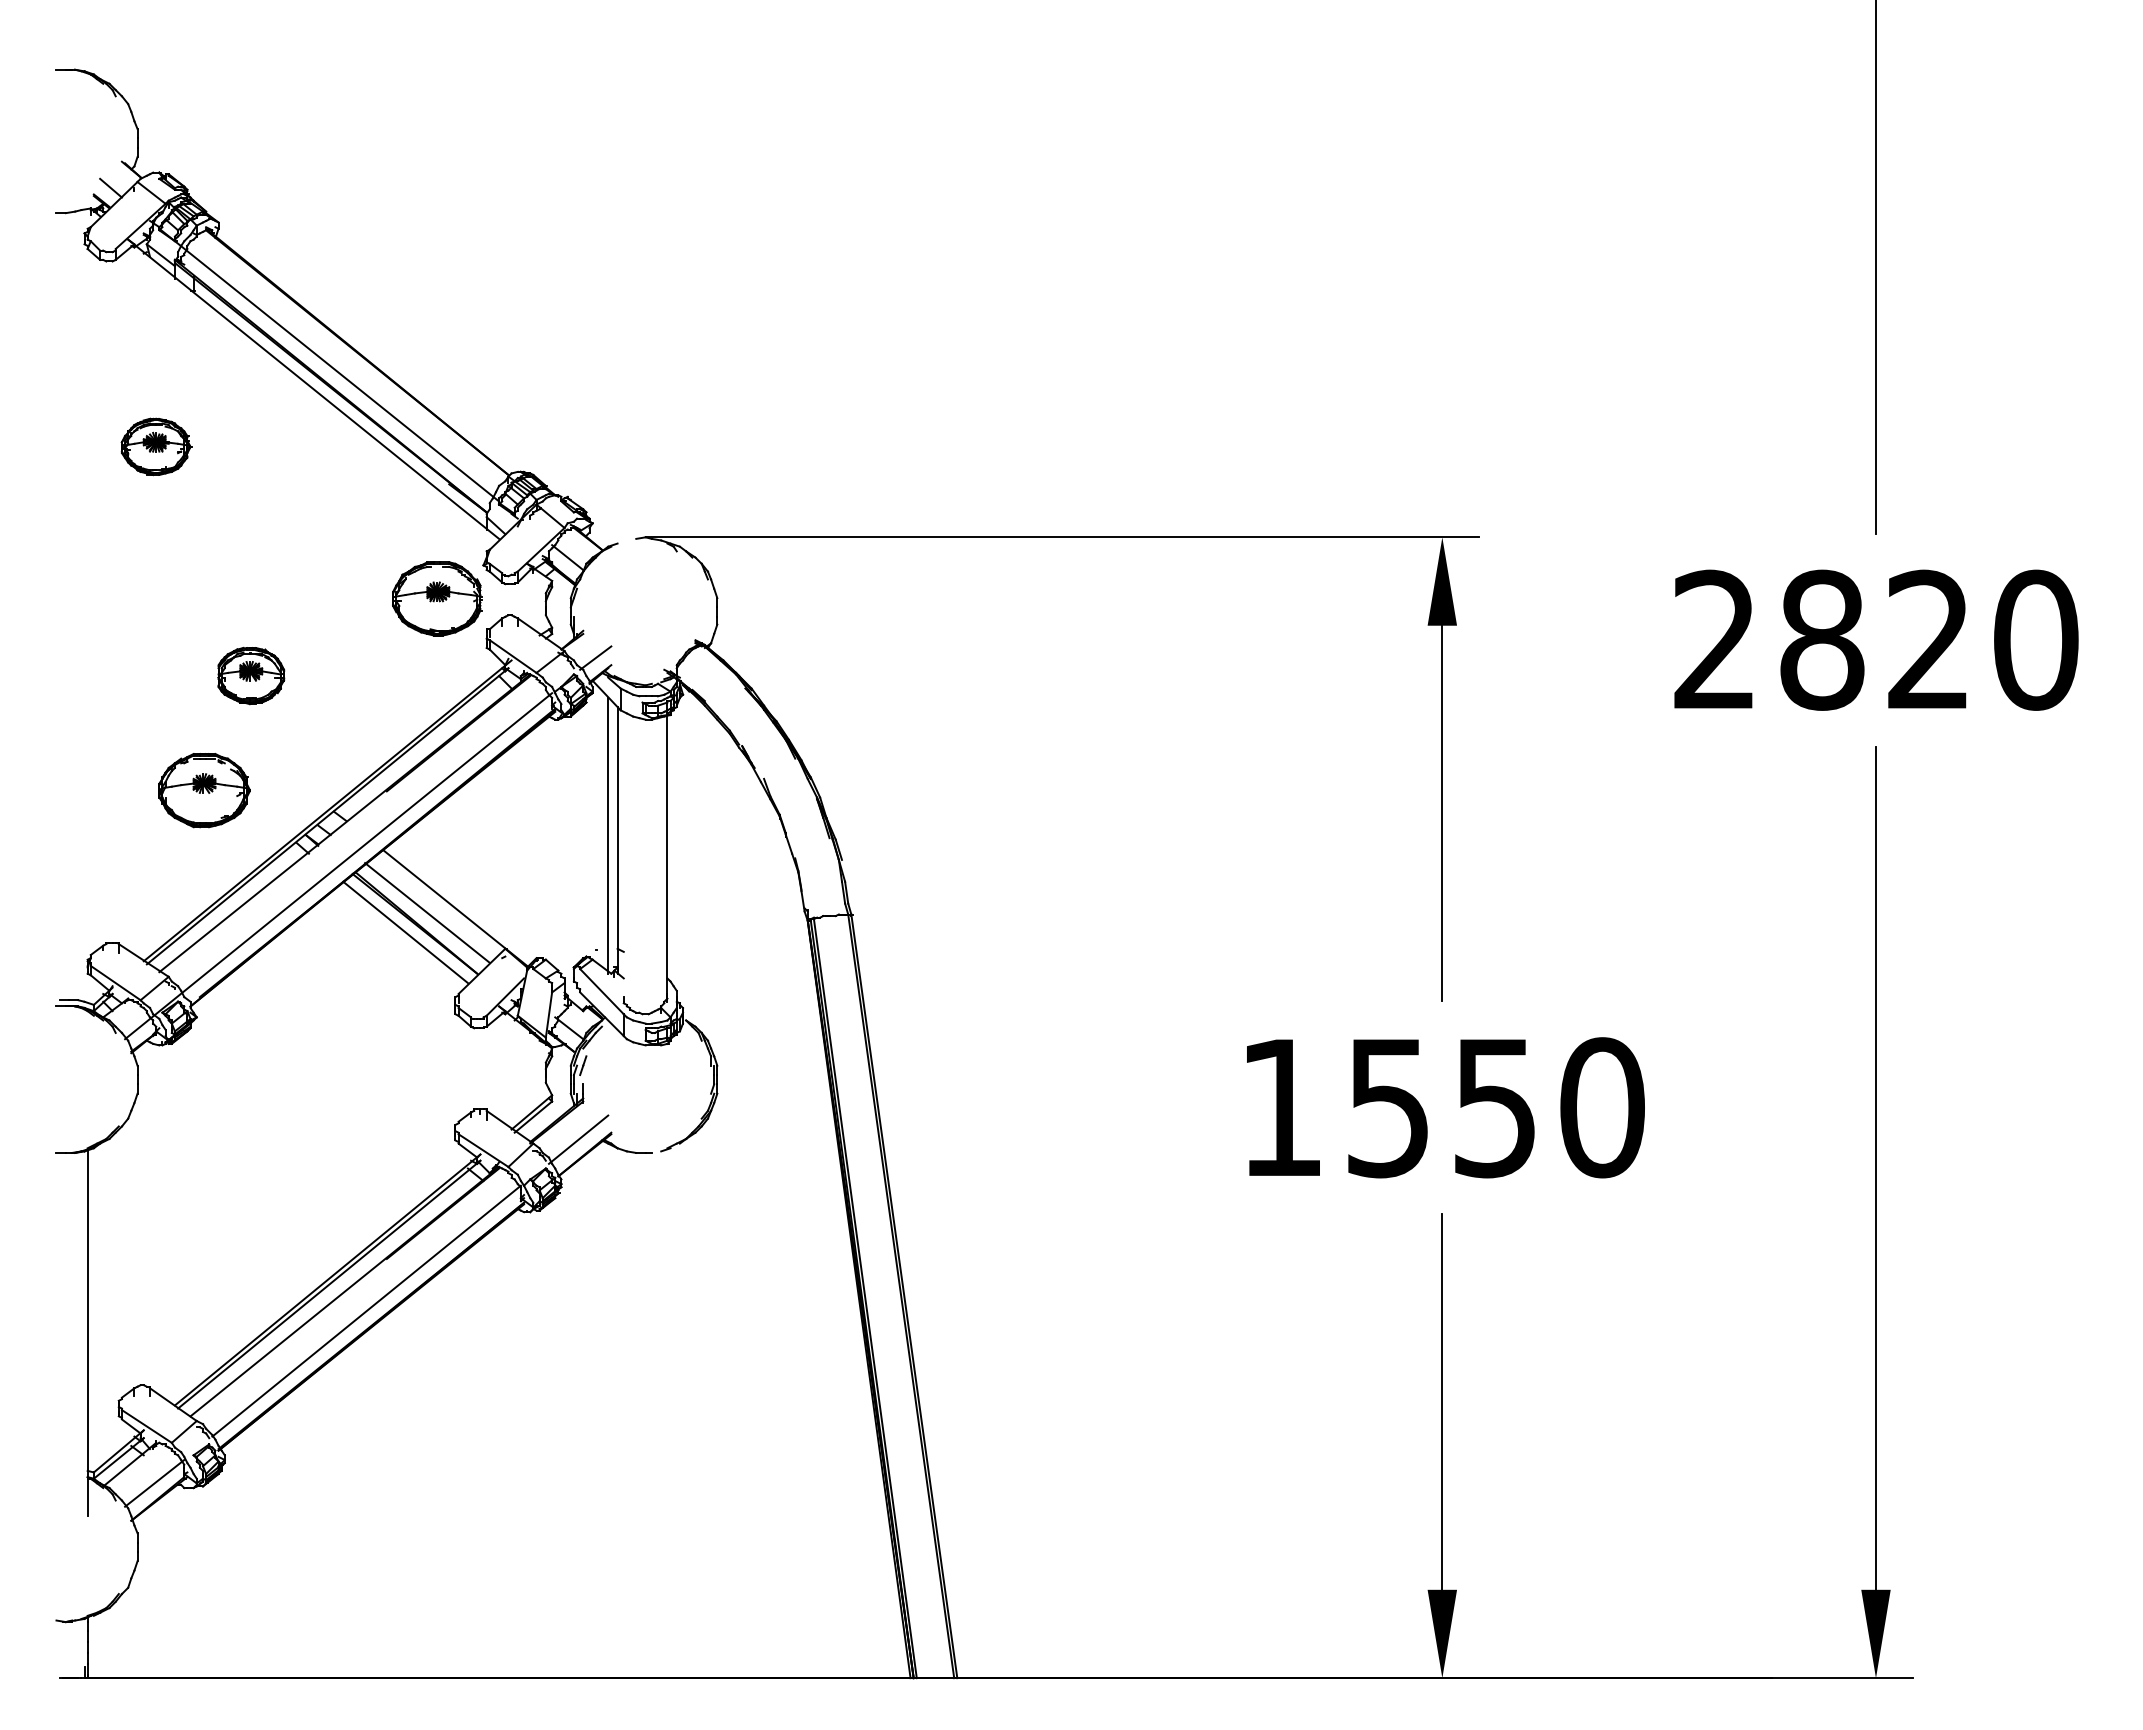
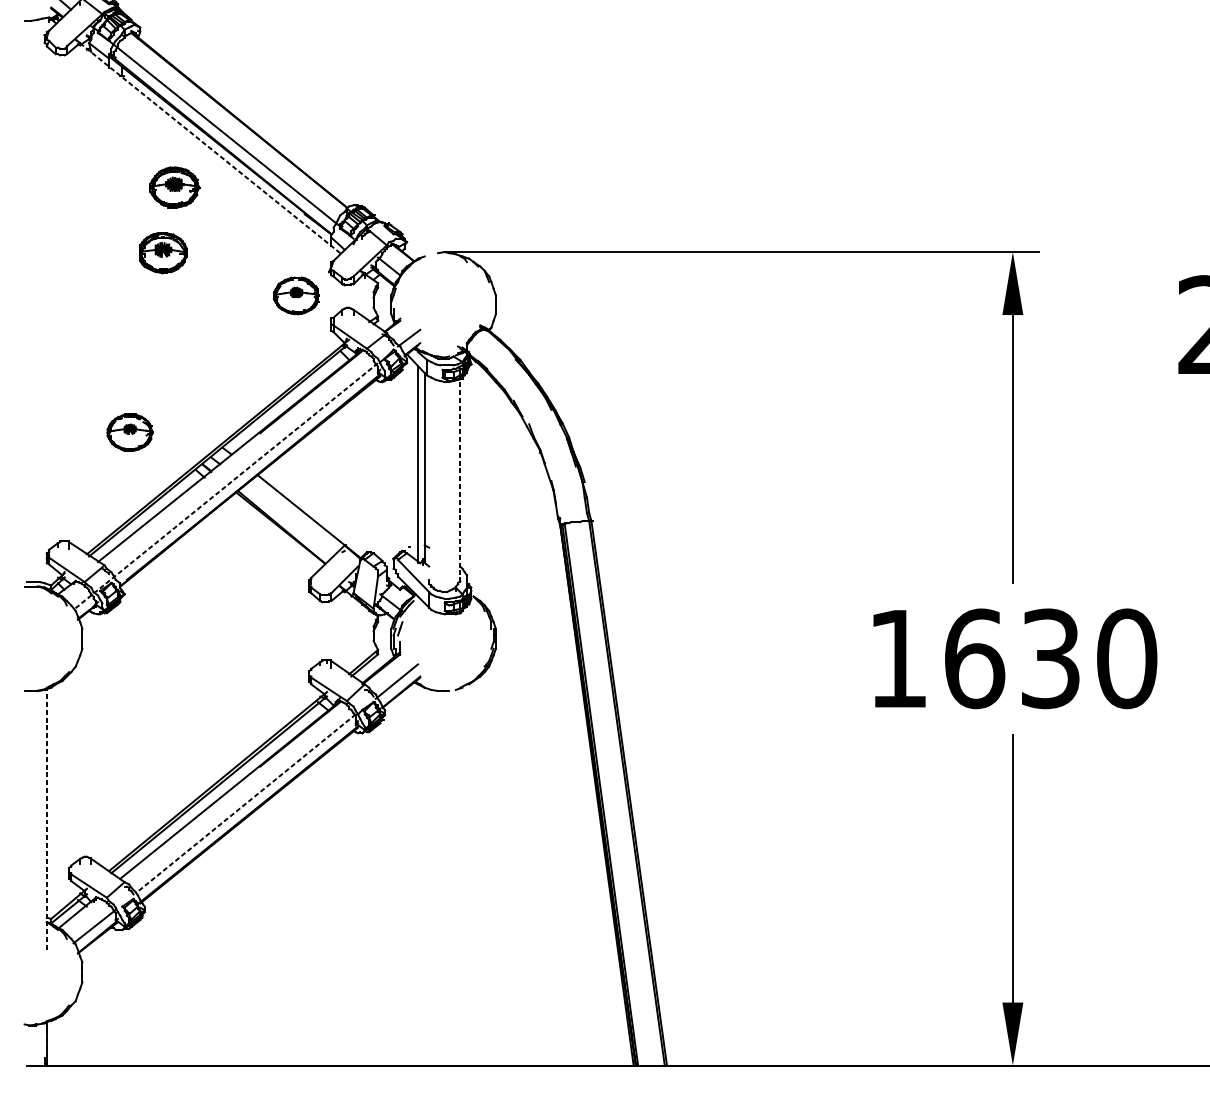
line: (313, 388) -> (207, 145), solid -> dashed
part: (156, 446) -> (175, 187), moved
part: (437, 598) -> (296, 295), size x0.7
part: (251, 675) -> (163, 252), moved
part: (204, 790) -> (130, 432), size x0.7
line: (667, 859) -> (460, 481), solid -> dashed
line: (338, 866) -> (225, 486), solid -> dashed
line: (427, 912) -> (289, 519), removed
line: (405, 932) -> (273, 533), removed
text: (1441, 1107) -> (1012, 658), 1550 -> 1630
line: (366, 1311) -> (245, 804), solid -> dashed
line: (87, 1332) -> (46, 819), solid -> dashed

